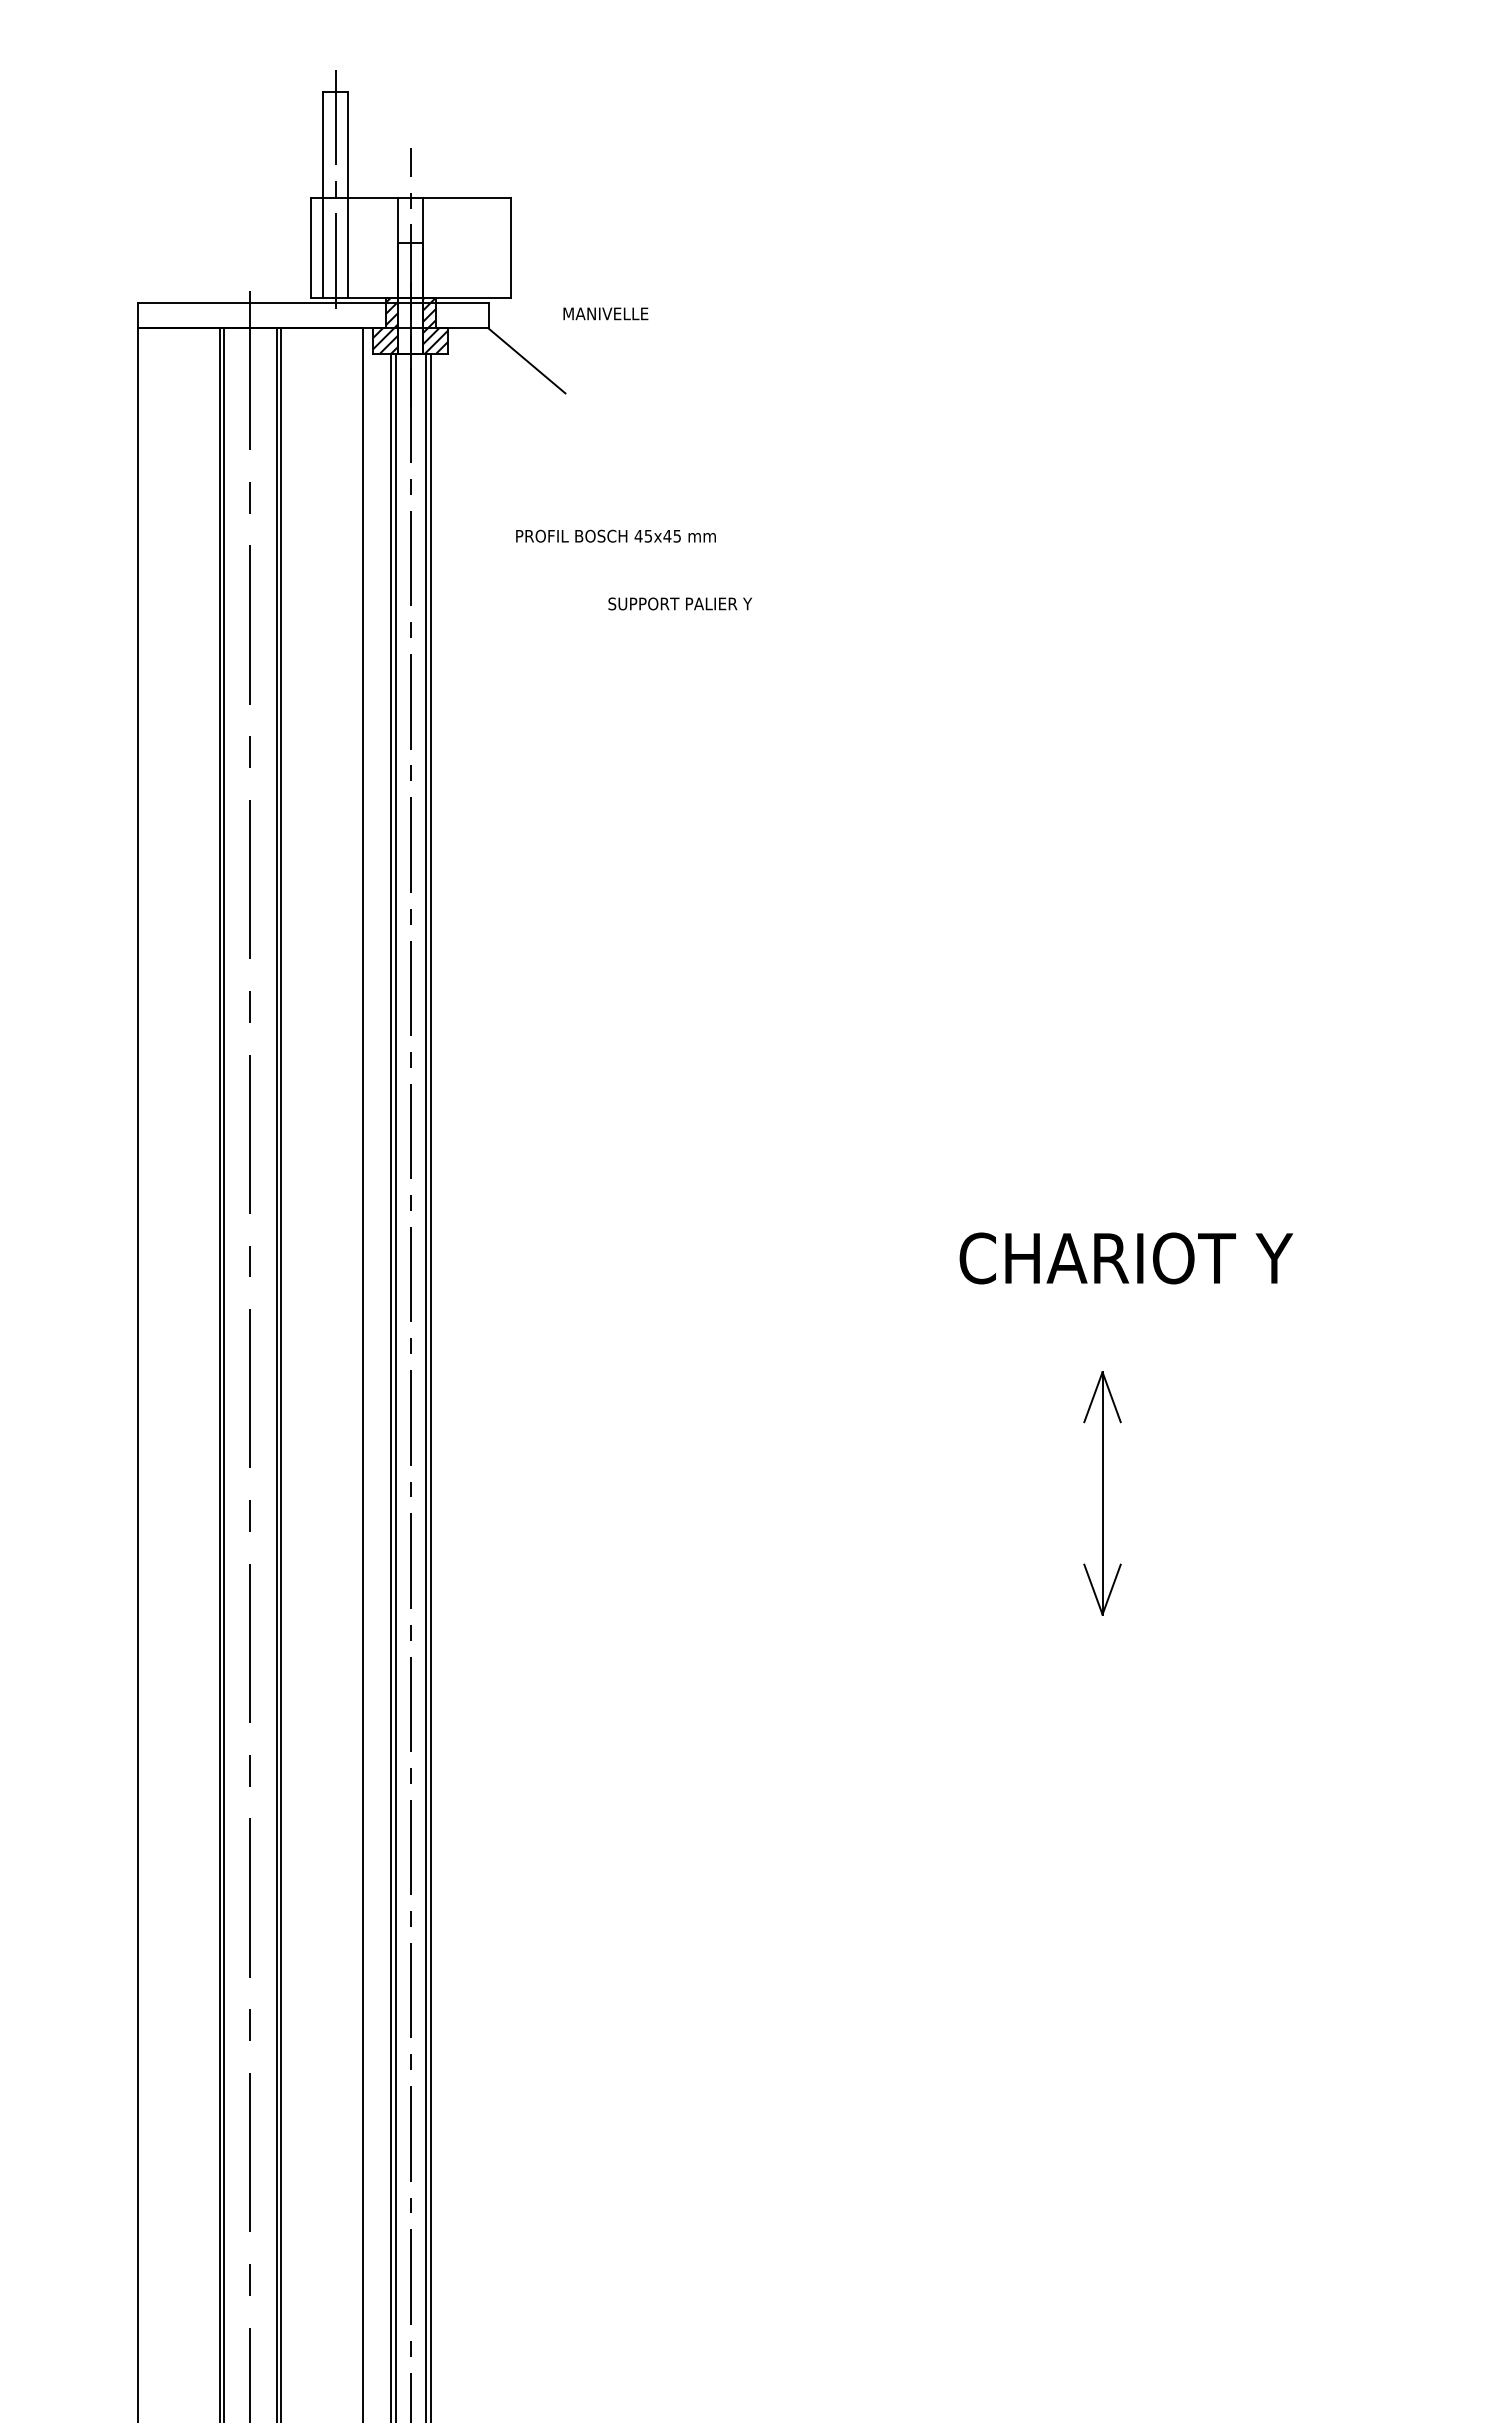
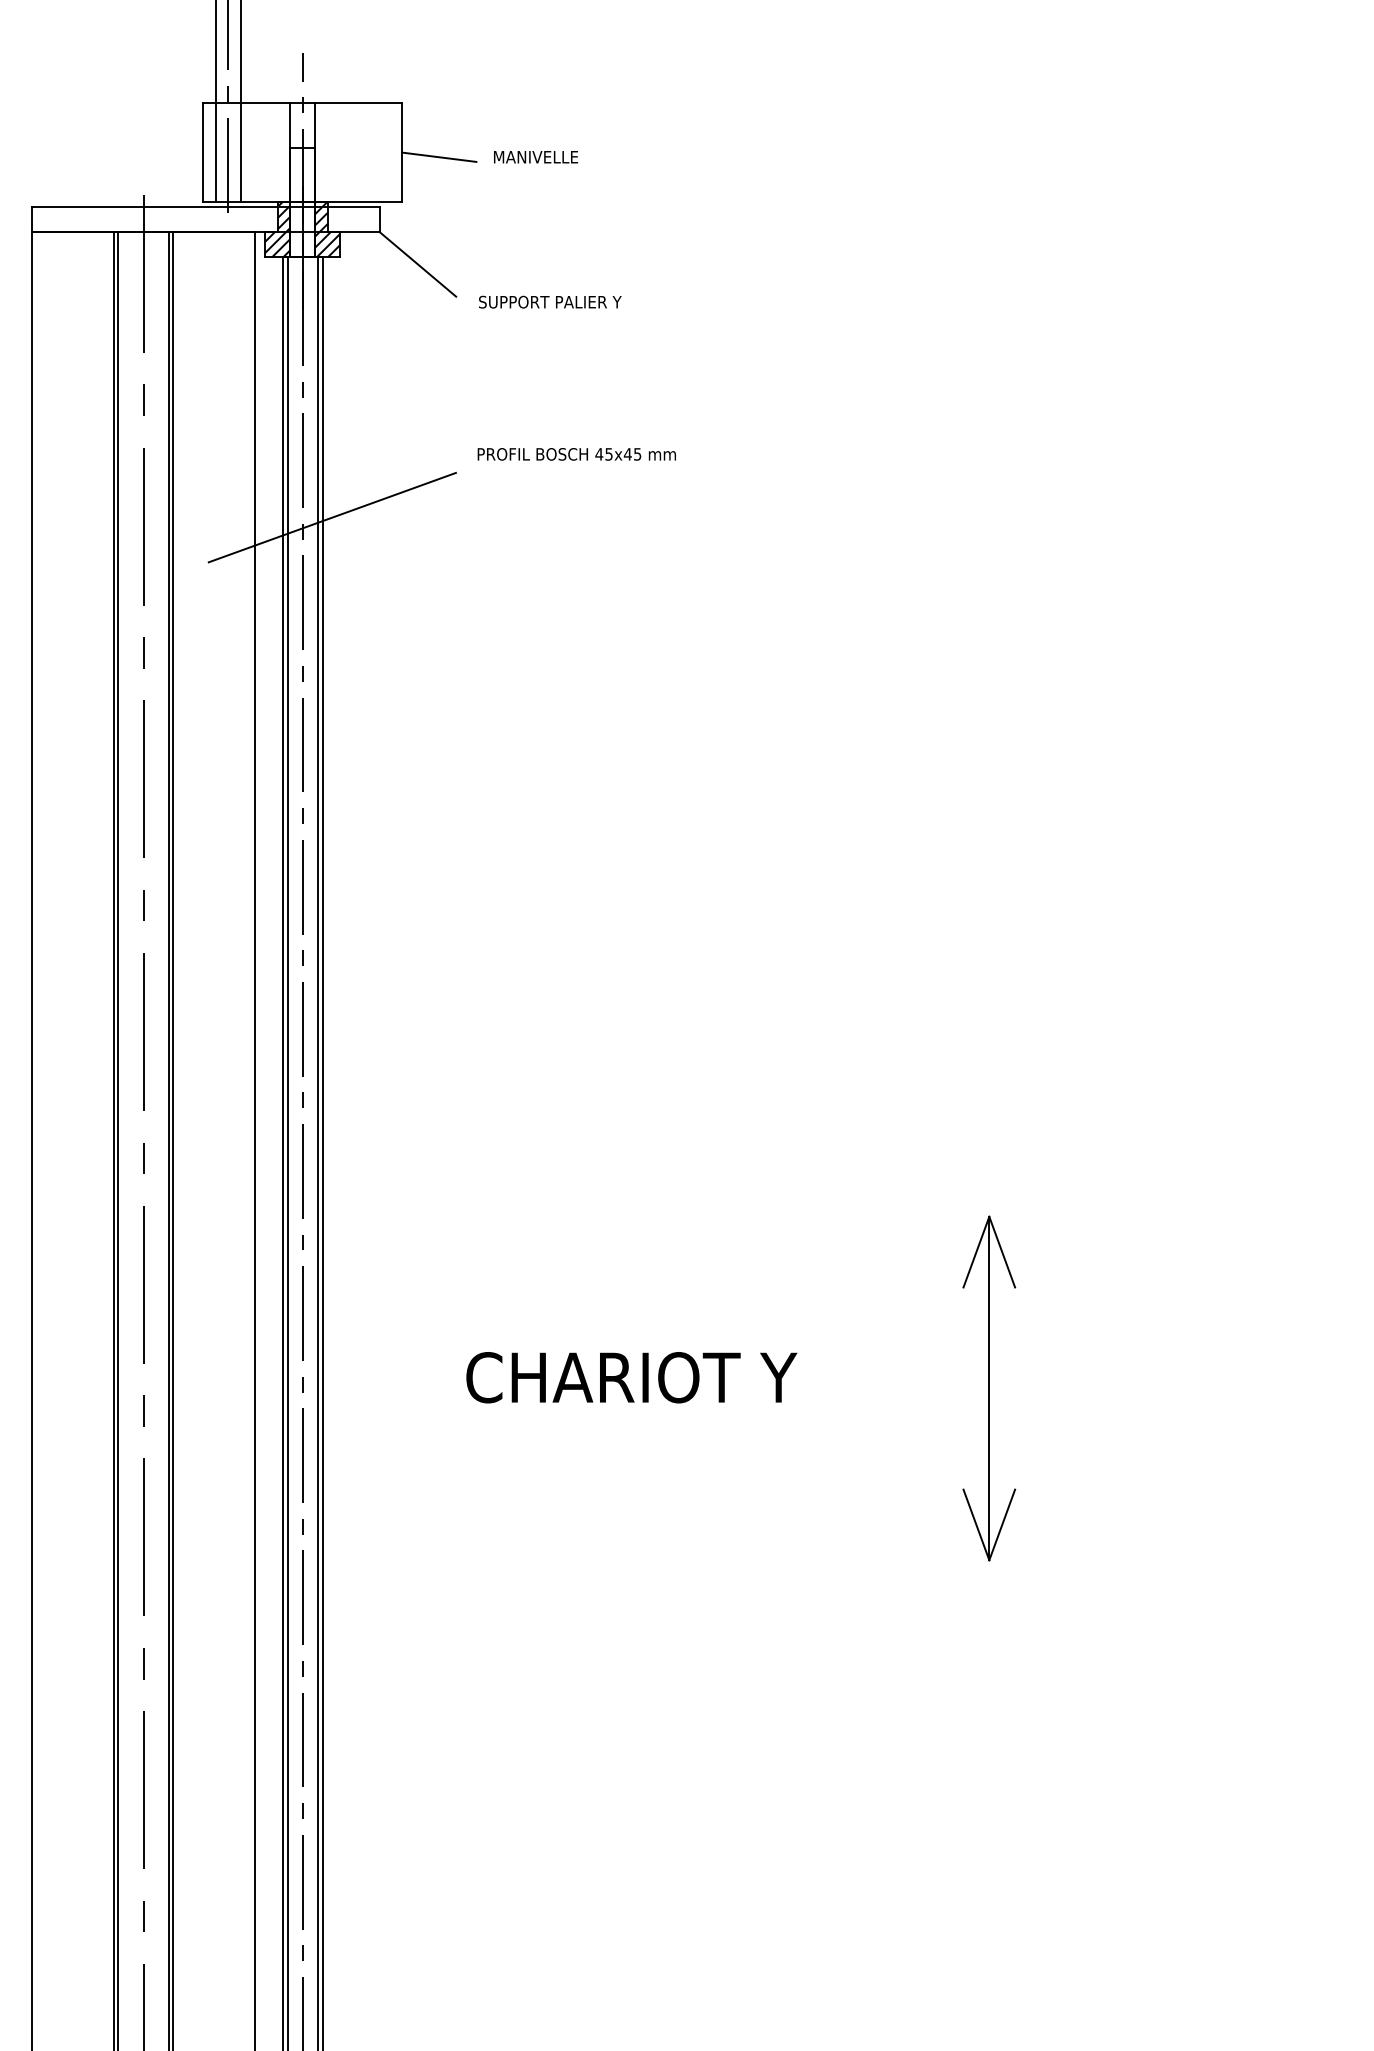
line: (548, 252) -> (439, 156), added
text: (605, 313) -> (535, 156), moved
text: (615, 535) -> (576, 453), moved
text: (679, 603) -> (549, 301), moved
line: (440, 615) -> (332, 517), added
text: (1126, 1258) -> (631, 1377), moved
part: (1102, 1493) -> (989, 1388), size x1.43

